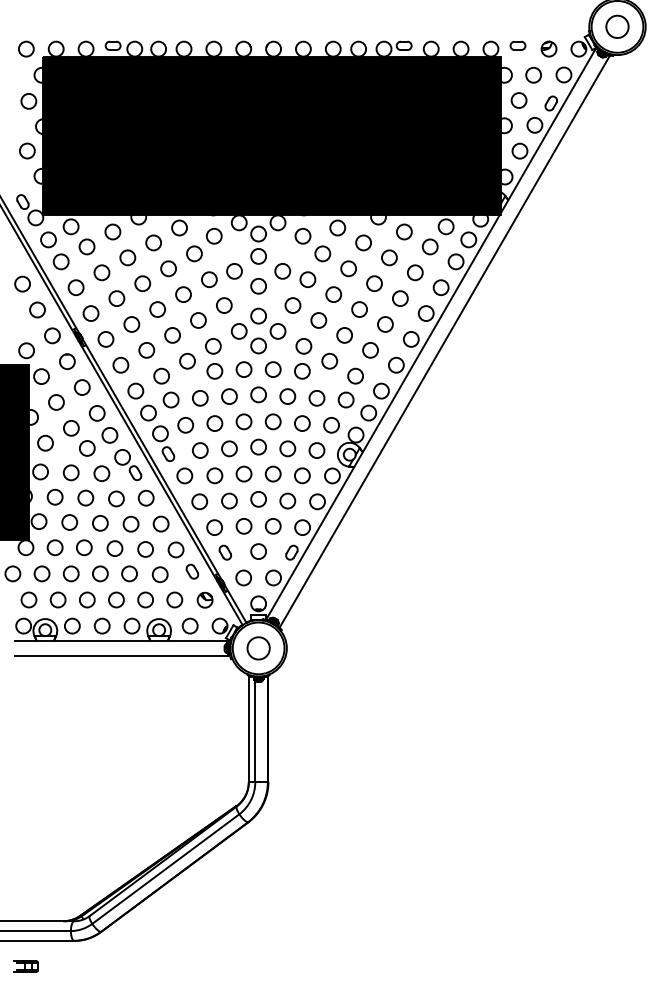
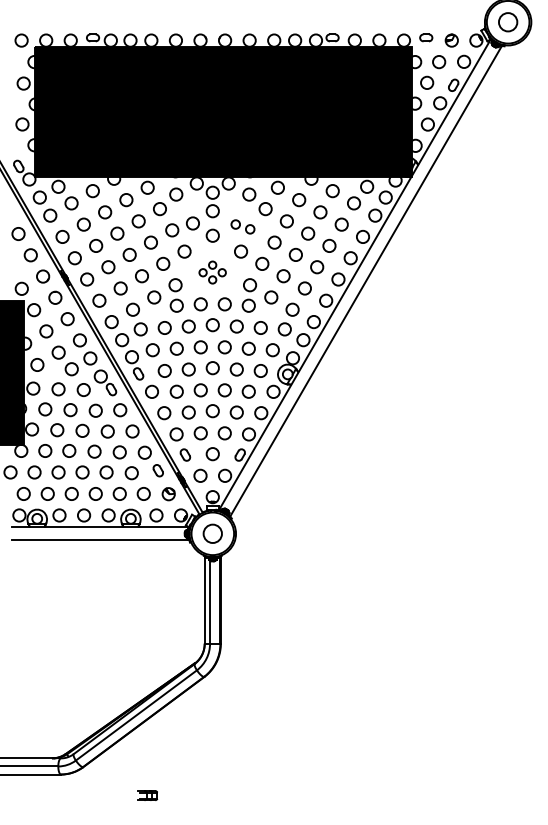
part: (294, 275) -> (242, 226), size x0.7
part: (258, 330) -> (212, 272), size x0.6
part: (26, 966) -> (147, 795), moved

